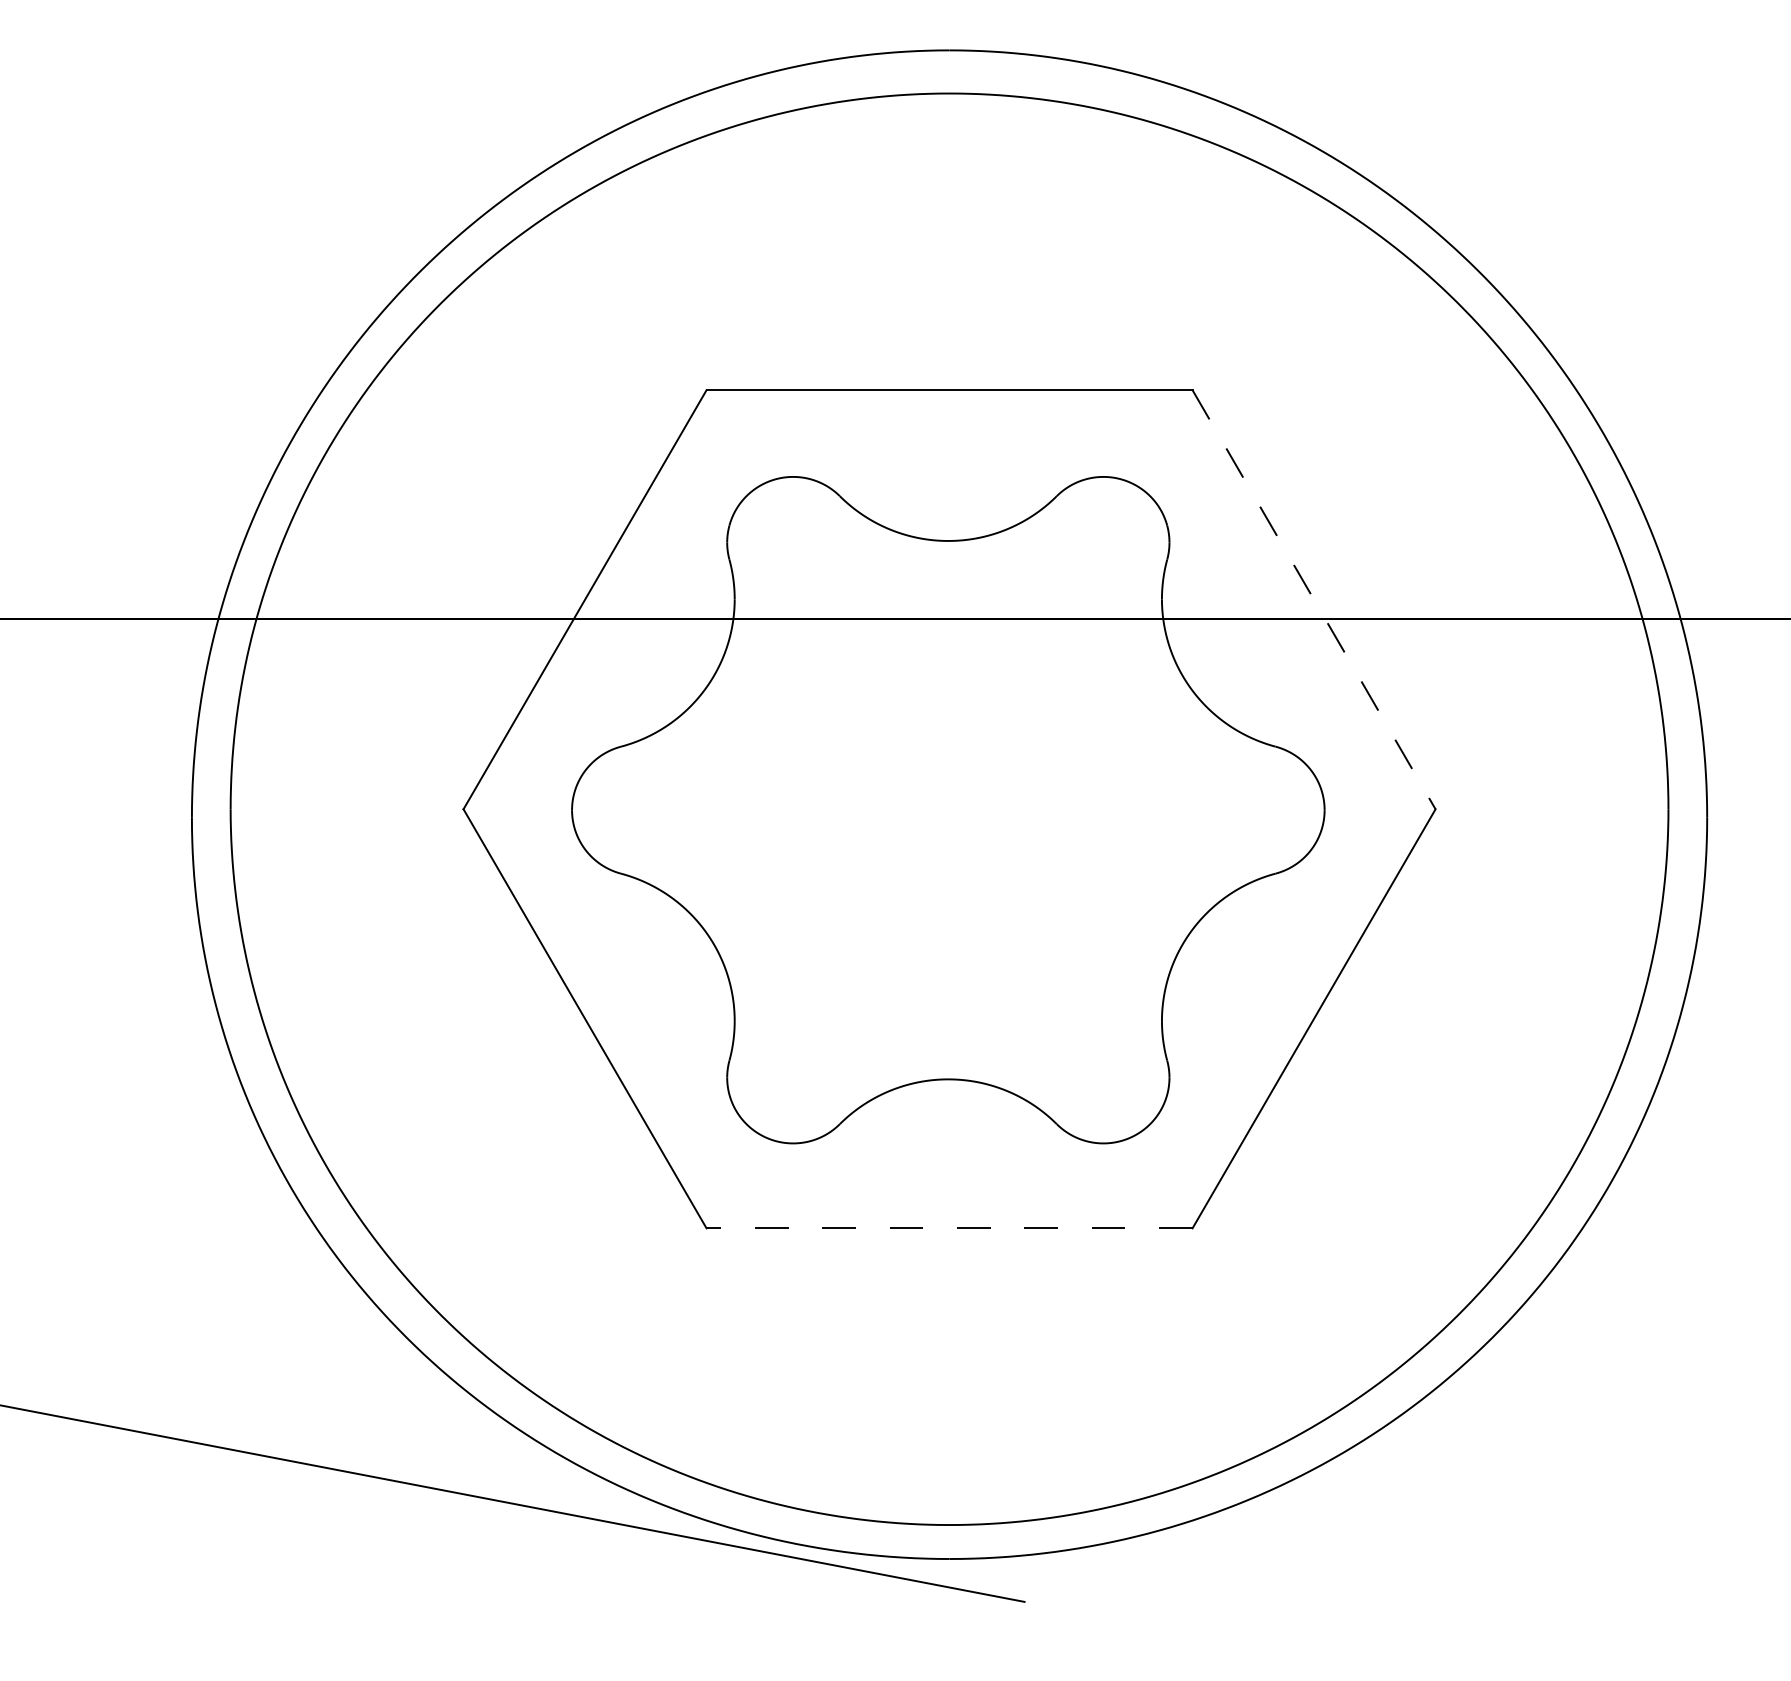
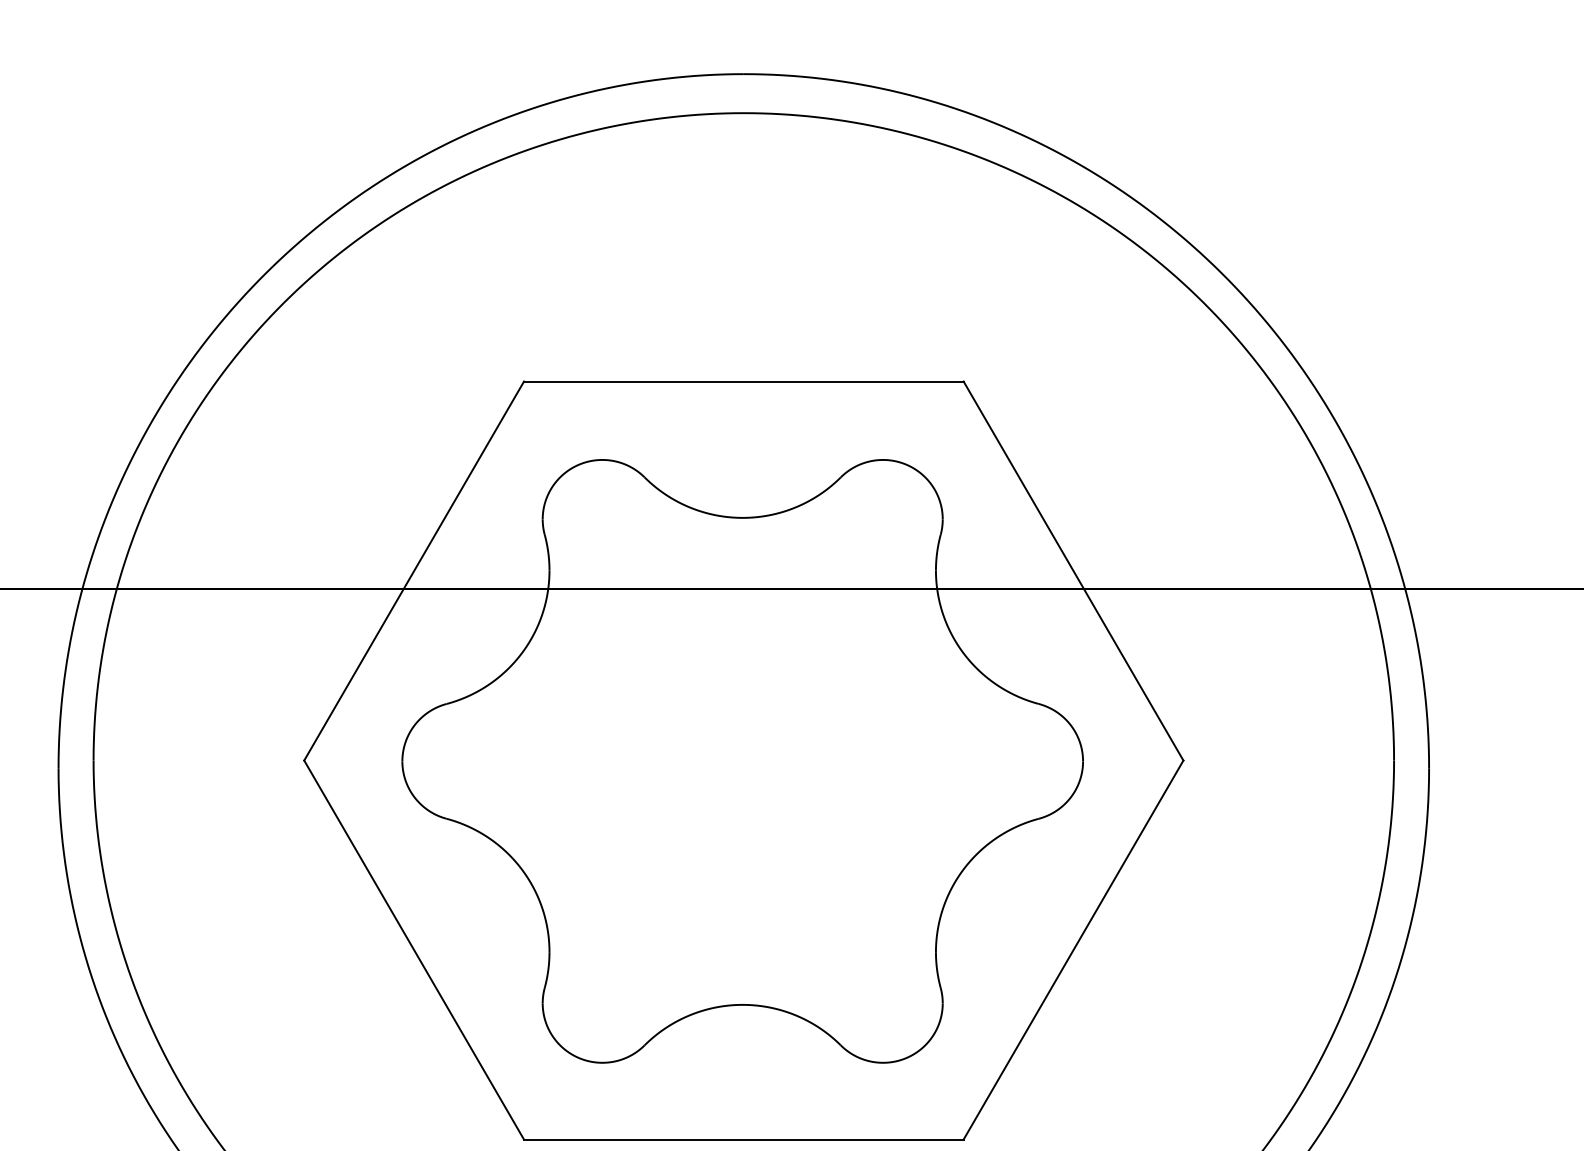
line: (1314, 600) -> (1073, 571), dashed -> solid
line: (949, 1228) -> (743, 1139), dashed -> solid

